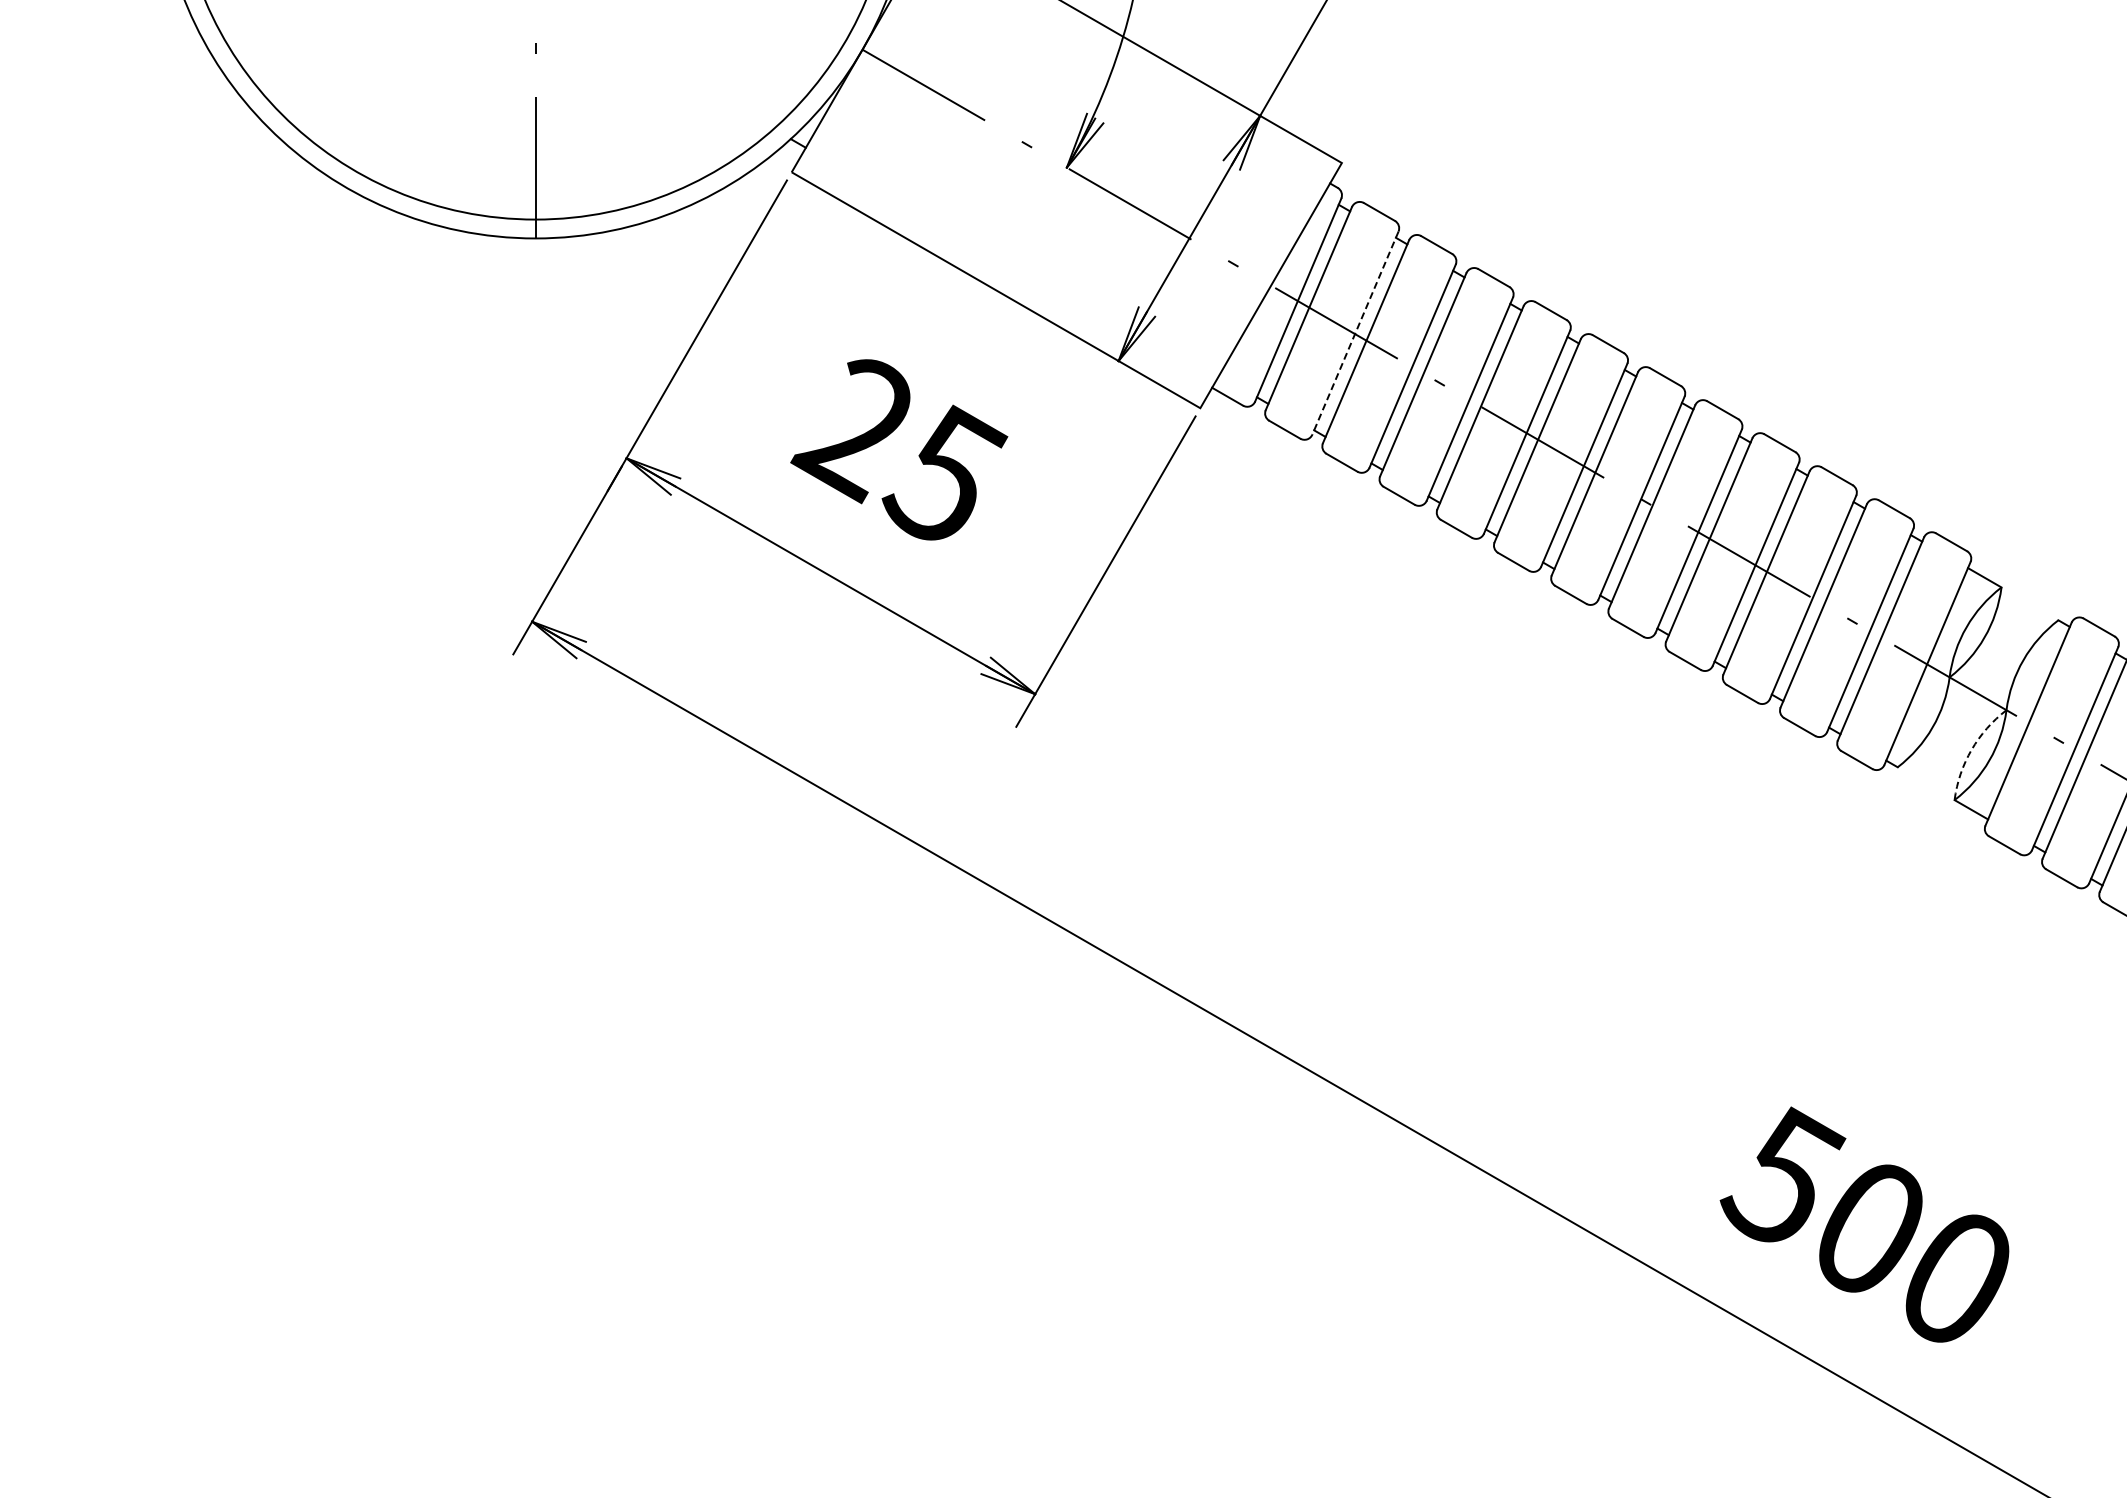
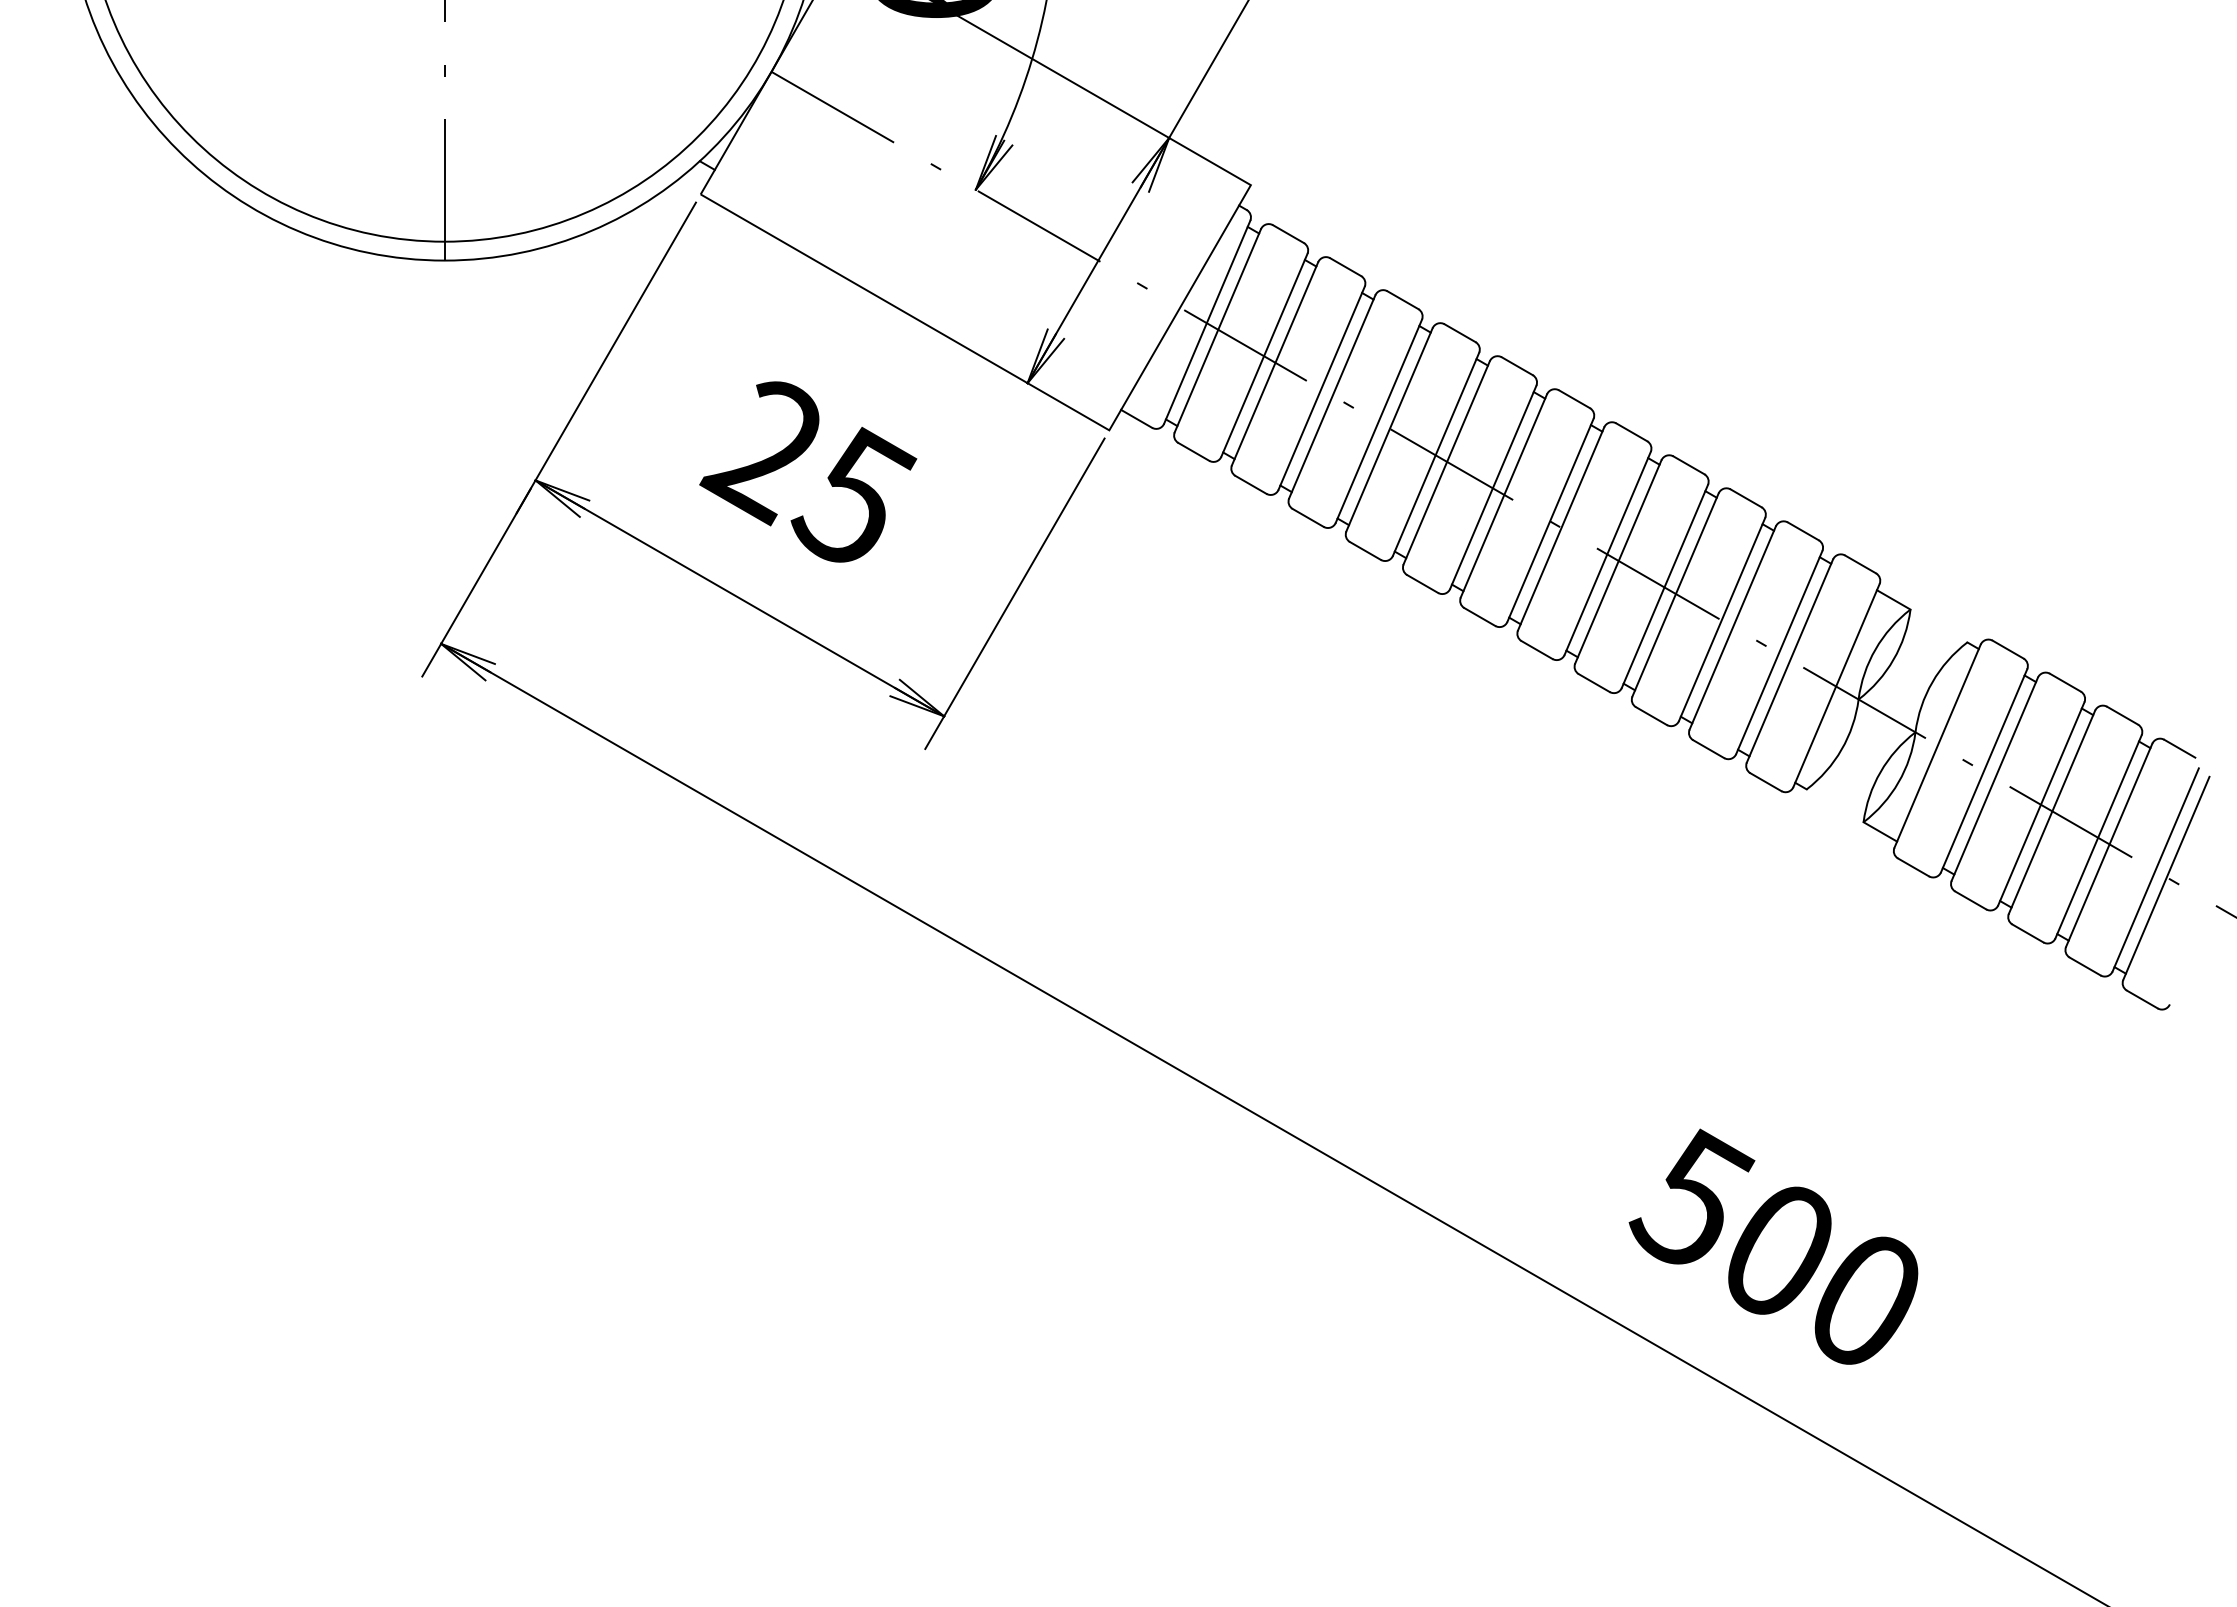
line: (1355, 333) -> (1264, 355), dashed -> solid
arc: (1971, 750) -> (1880, 772), dashed -> solid

